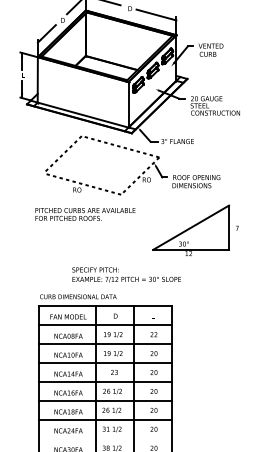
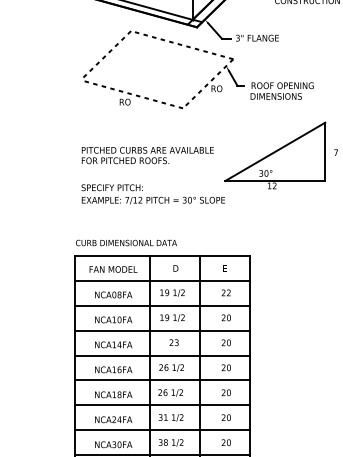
text: (85, 214) -> (147, 155), moved
text: (126, 274) -> (153, 193), moved
line: (105, 438) -> (162, 429), added

